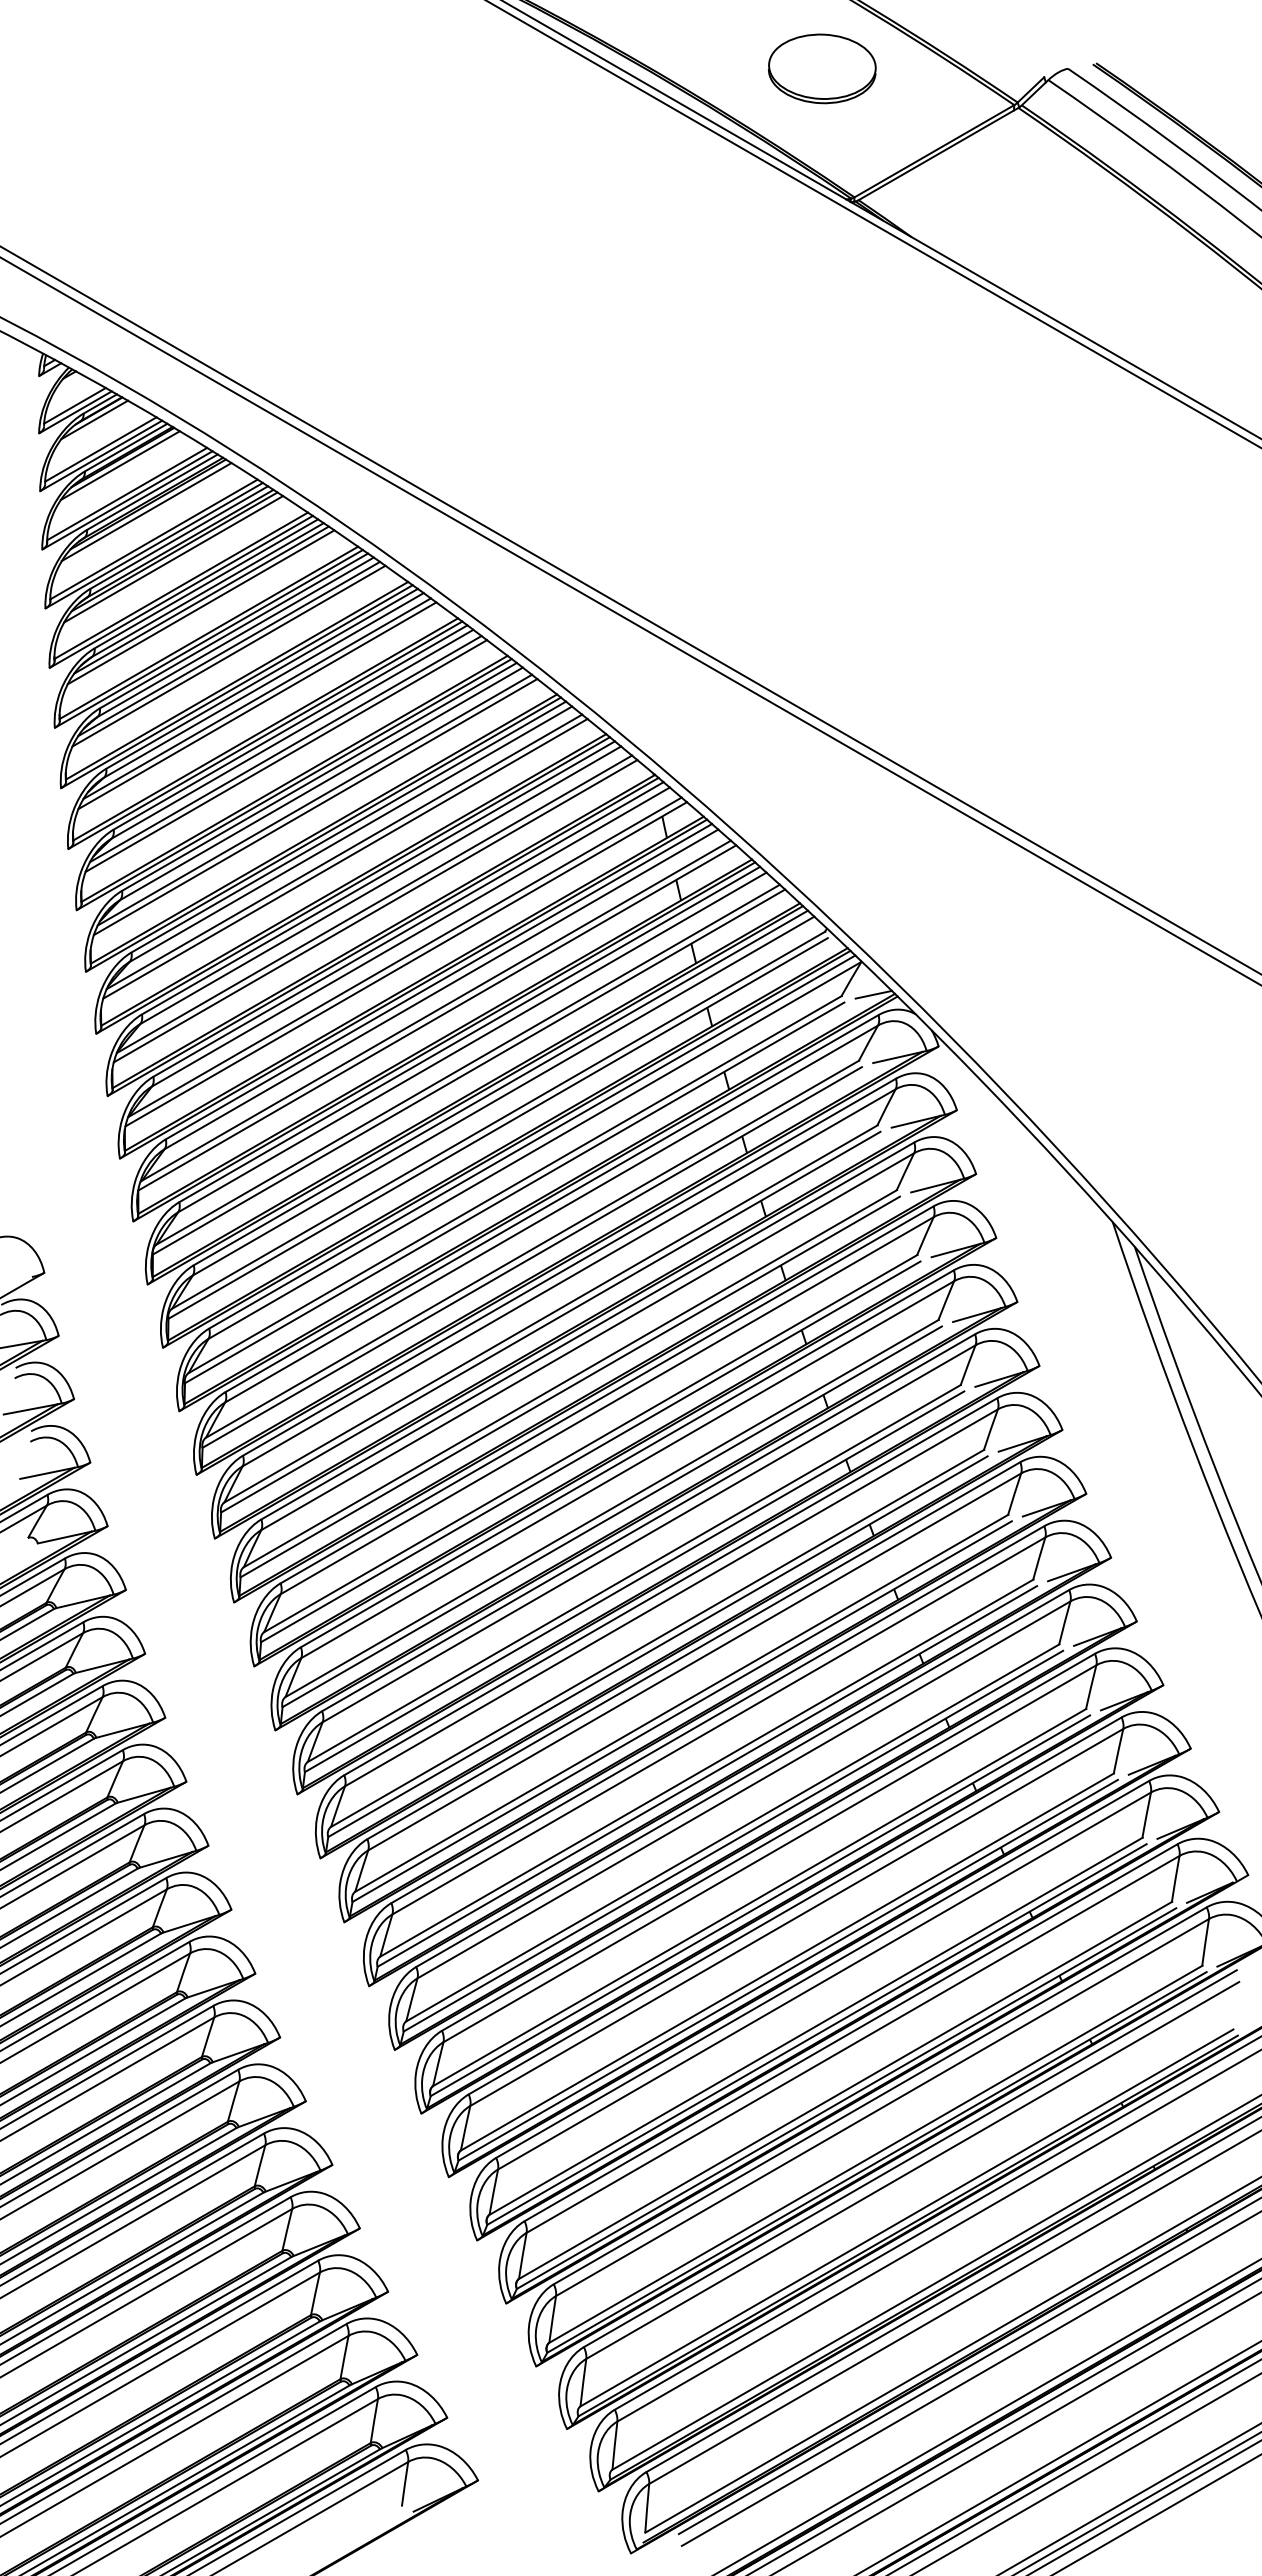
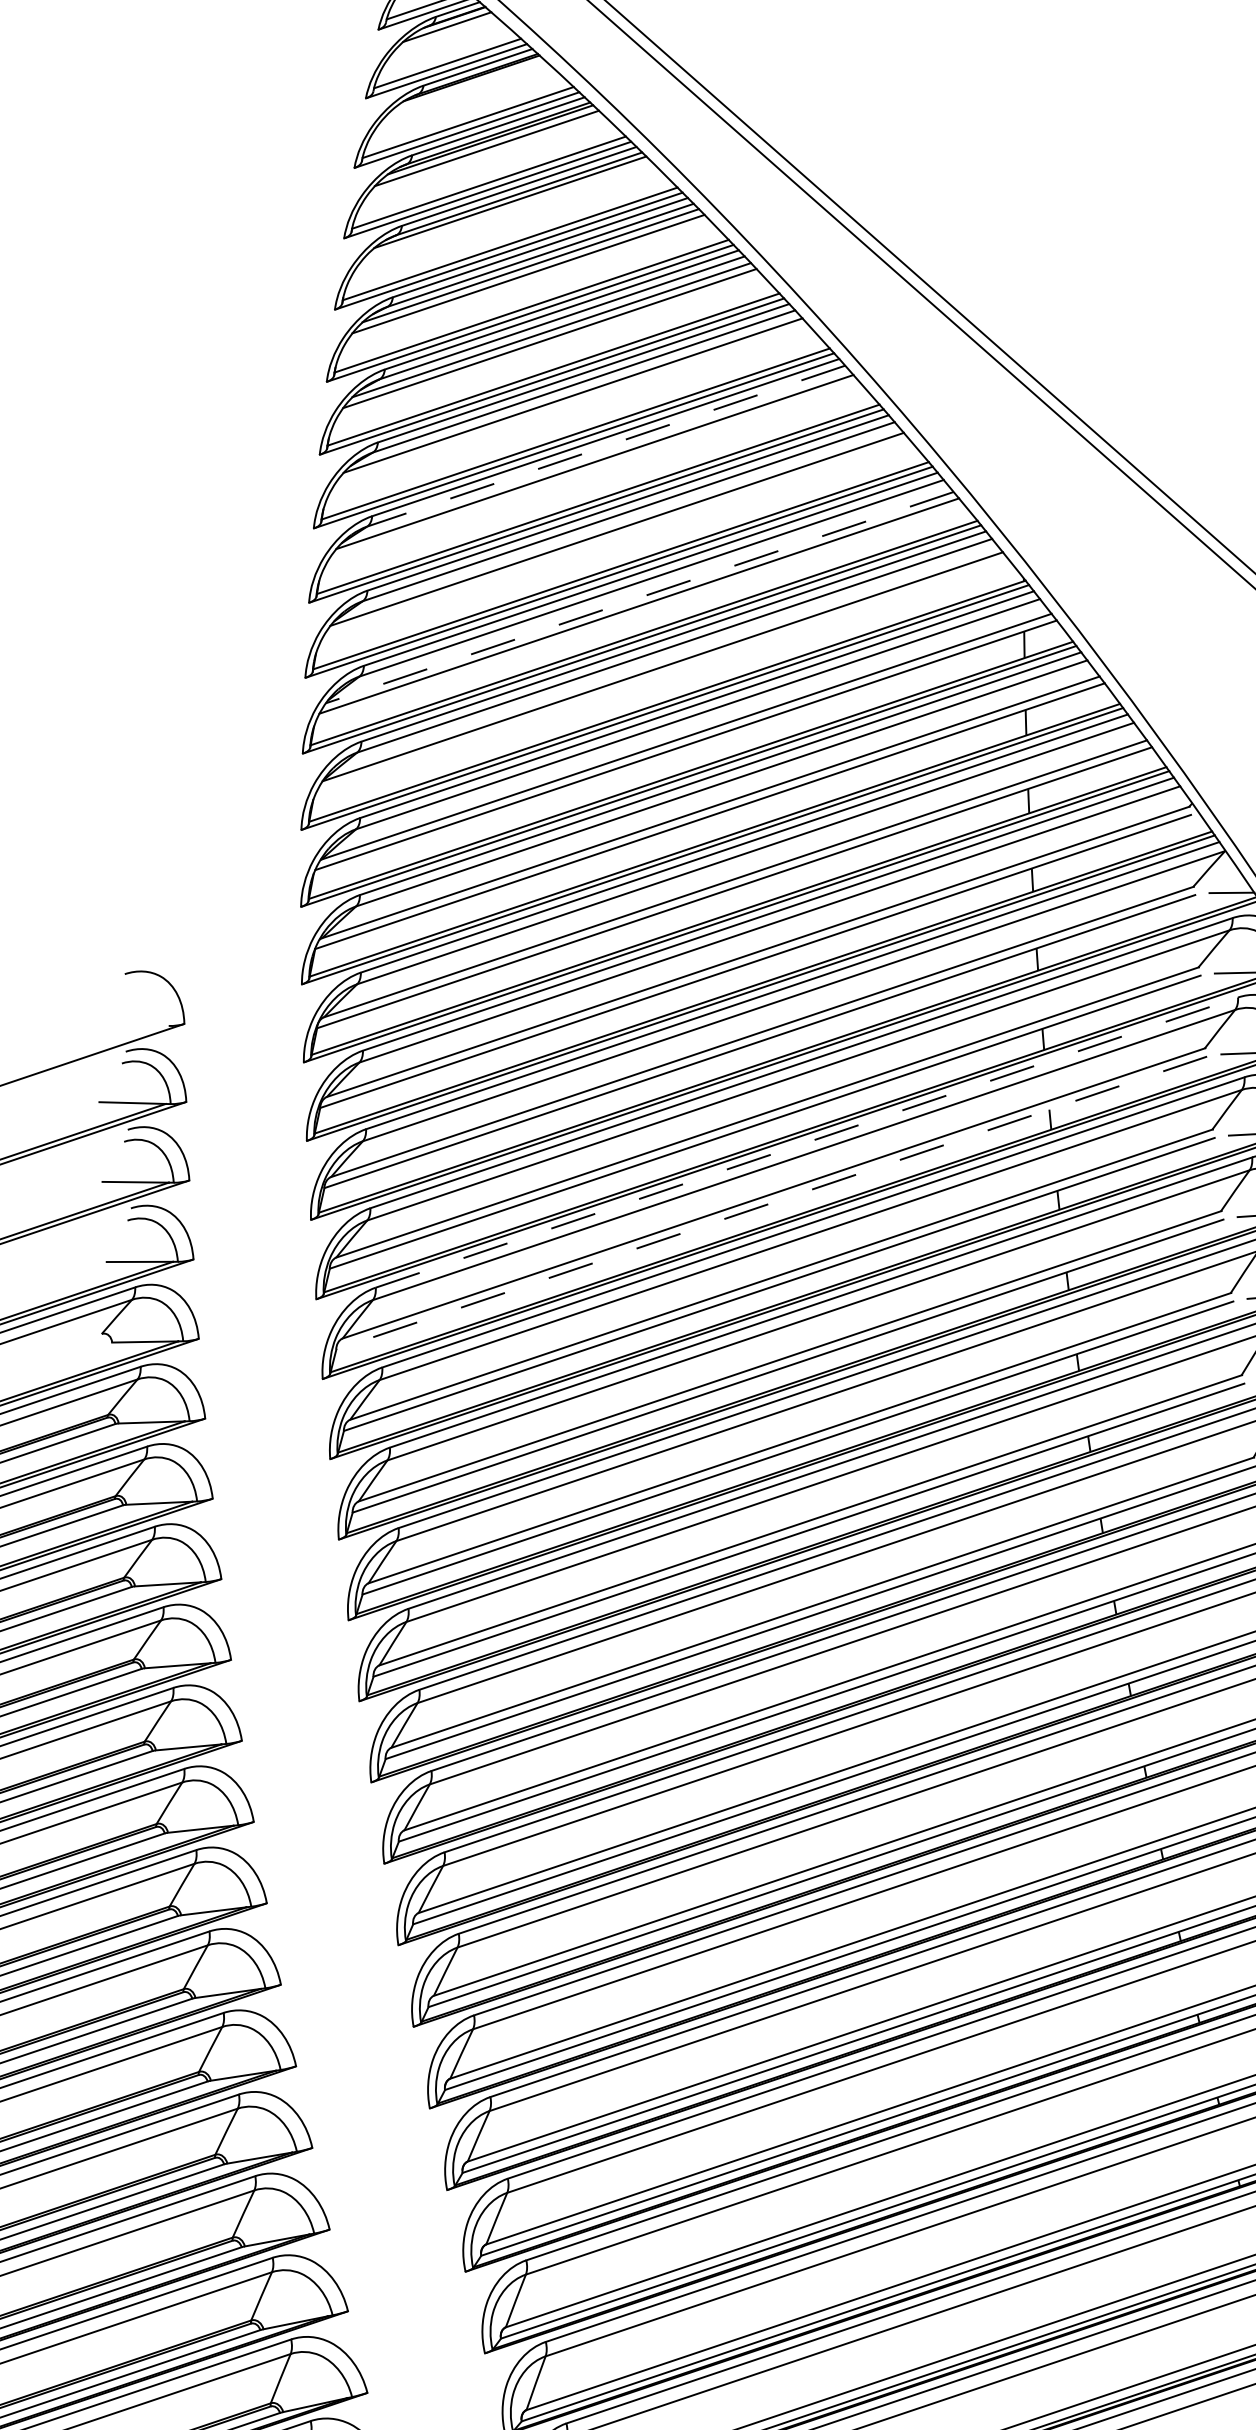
line: (119, 465) -> (465, 86), removed
line: (173, 559) -> (507, 210), removed
line: (257, 705) -> (571, 403), removed
line: (292, 734) -> (606, 446), solid -> dashed
line: (286, 755) -> (594, 469), removed
line: (315, 807) -> (616, 538), removed
line: (344, 851) -> (639, 597), solid -> dashed
line: (375, 911) -> (662, 675), removed
line: (569, 1267) -> (806, 1142), solid -> dashed
line: (550, 1322) -> (771, 1203), solid -> dashed

